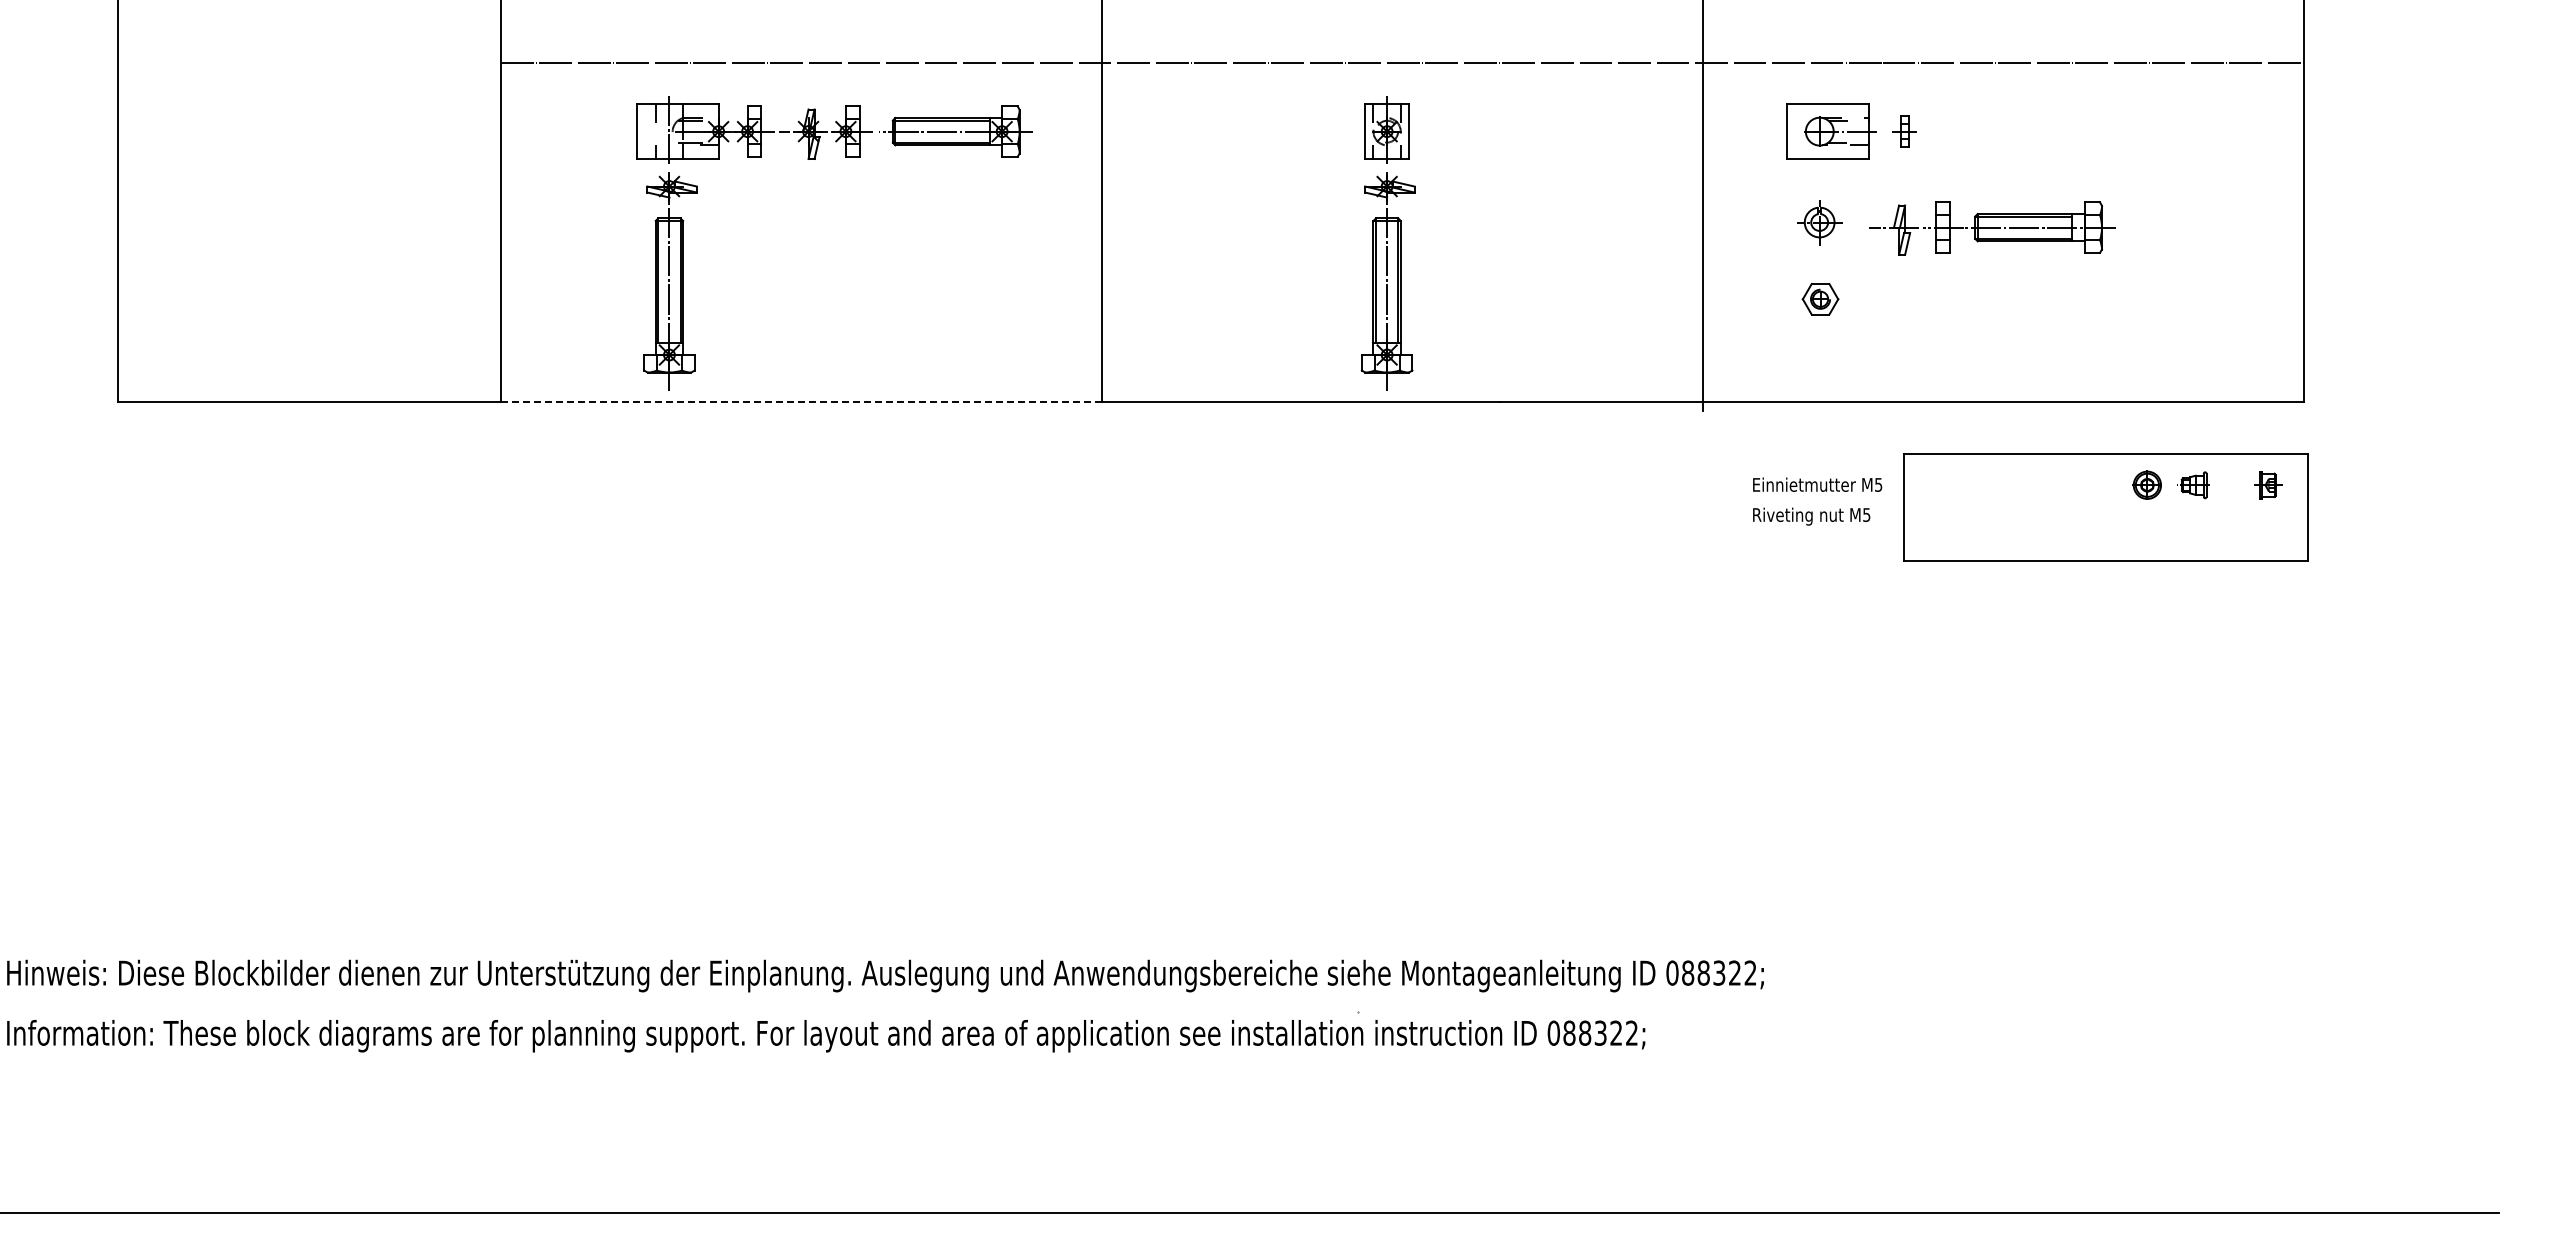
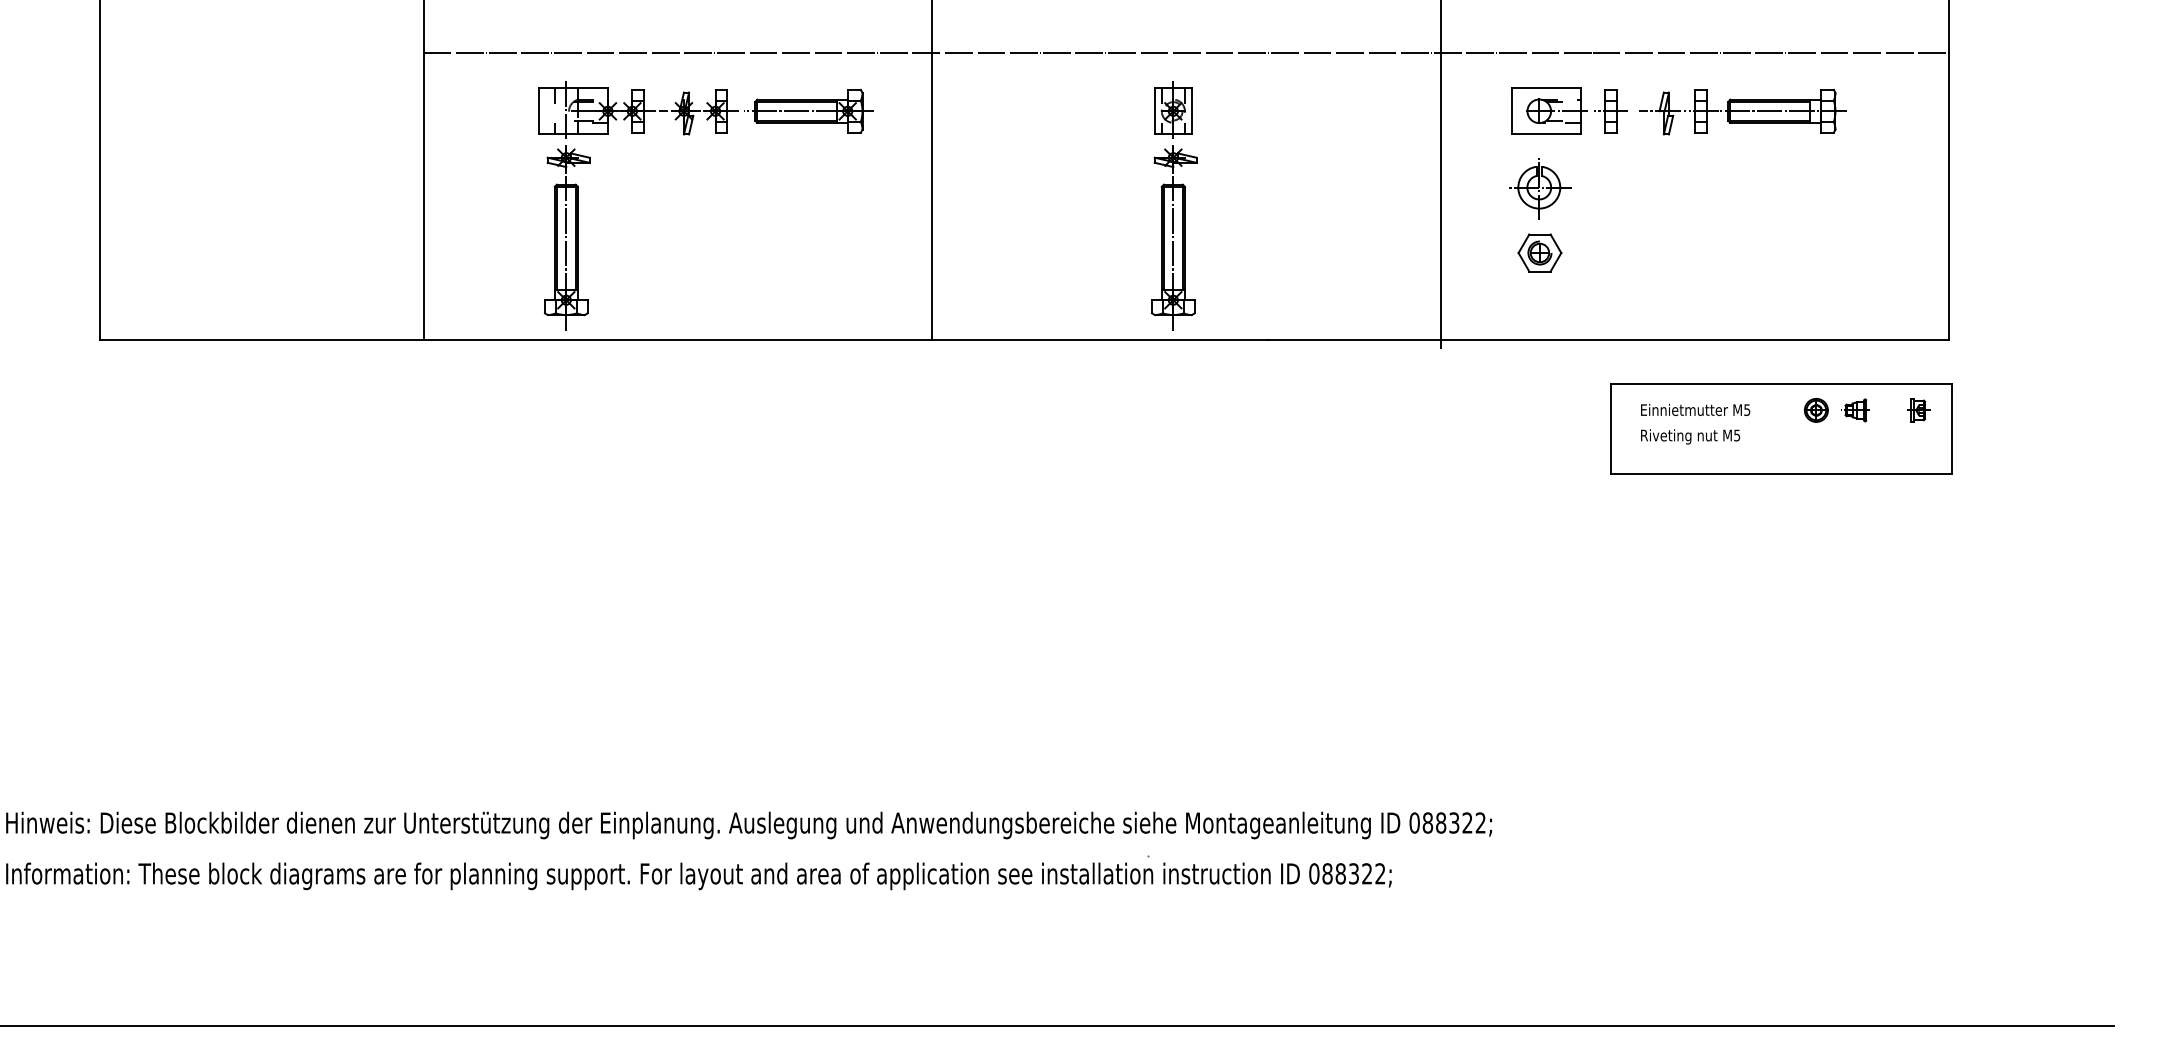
part: (1904, 131) -> (1610, 111), size x1.67
part: (1819, 223) -> (1539, 188), size x1.67
part: (1992, 228) -> (1742, 112), moved
part: (1820, 299) -> (1539, 253), size x1.43
line: (801, 401) -> (678, 339), dashed -> solid
text: (1817, 501) -> (1695, 424), moved

